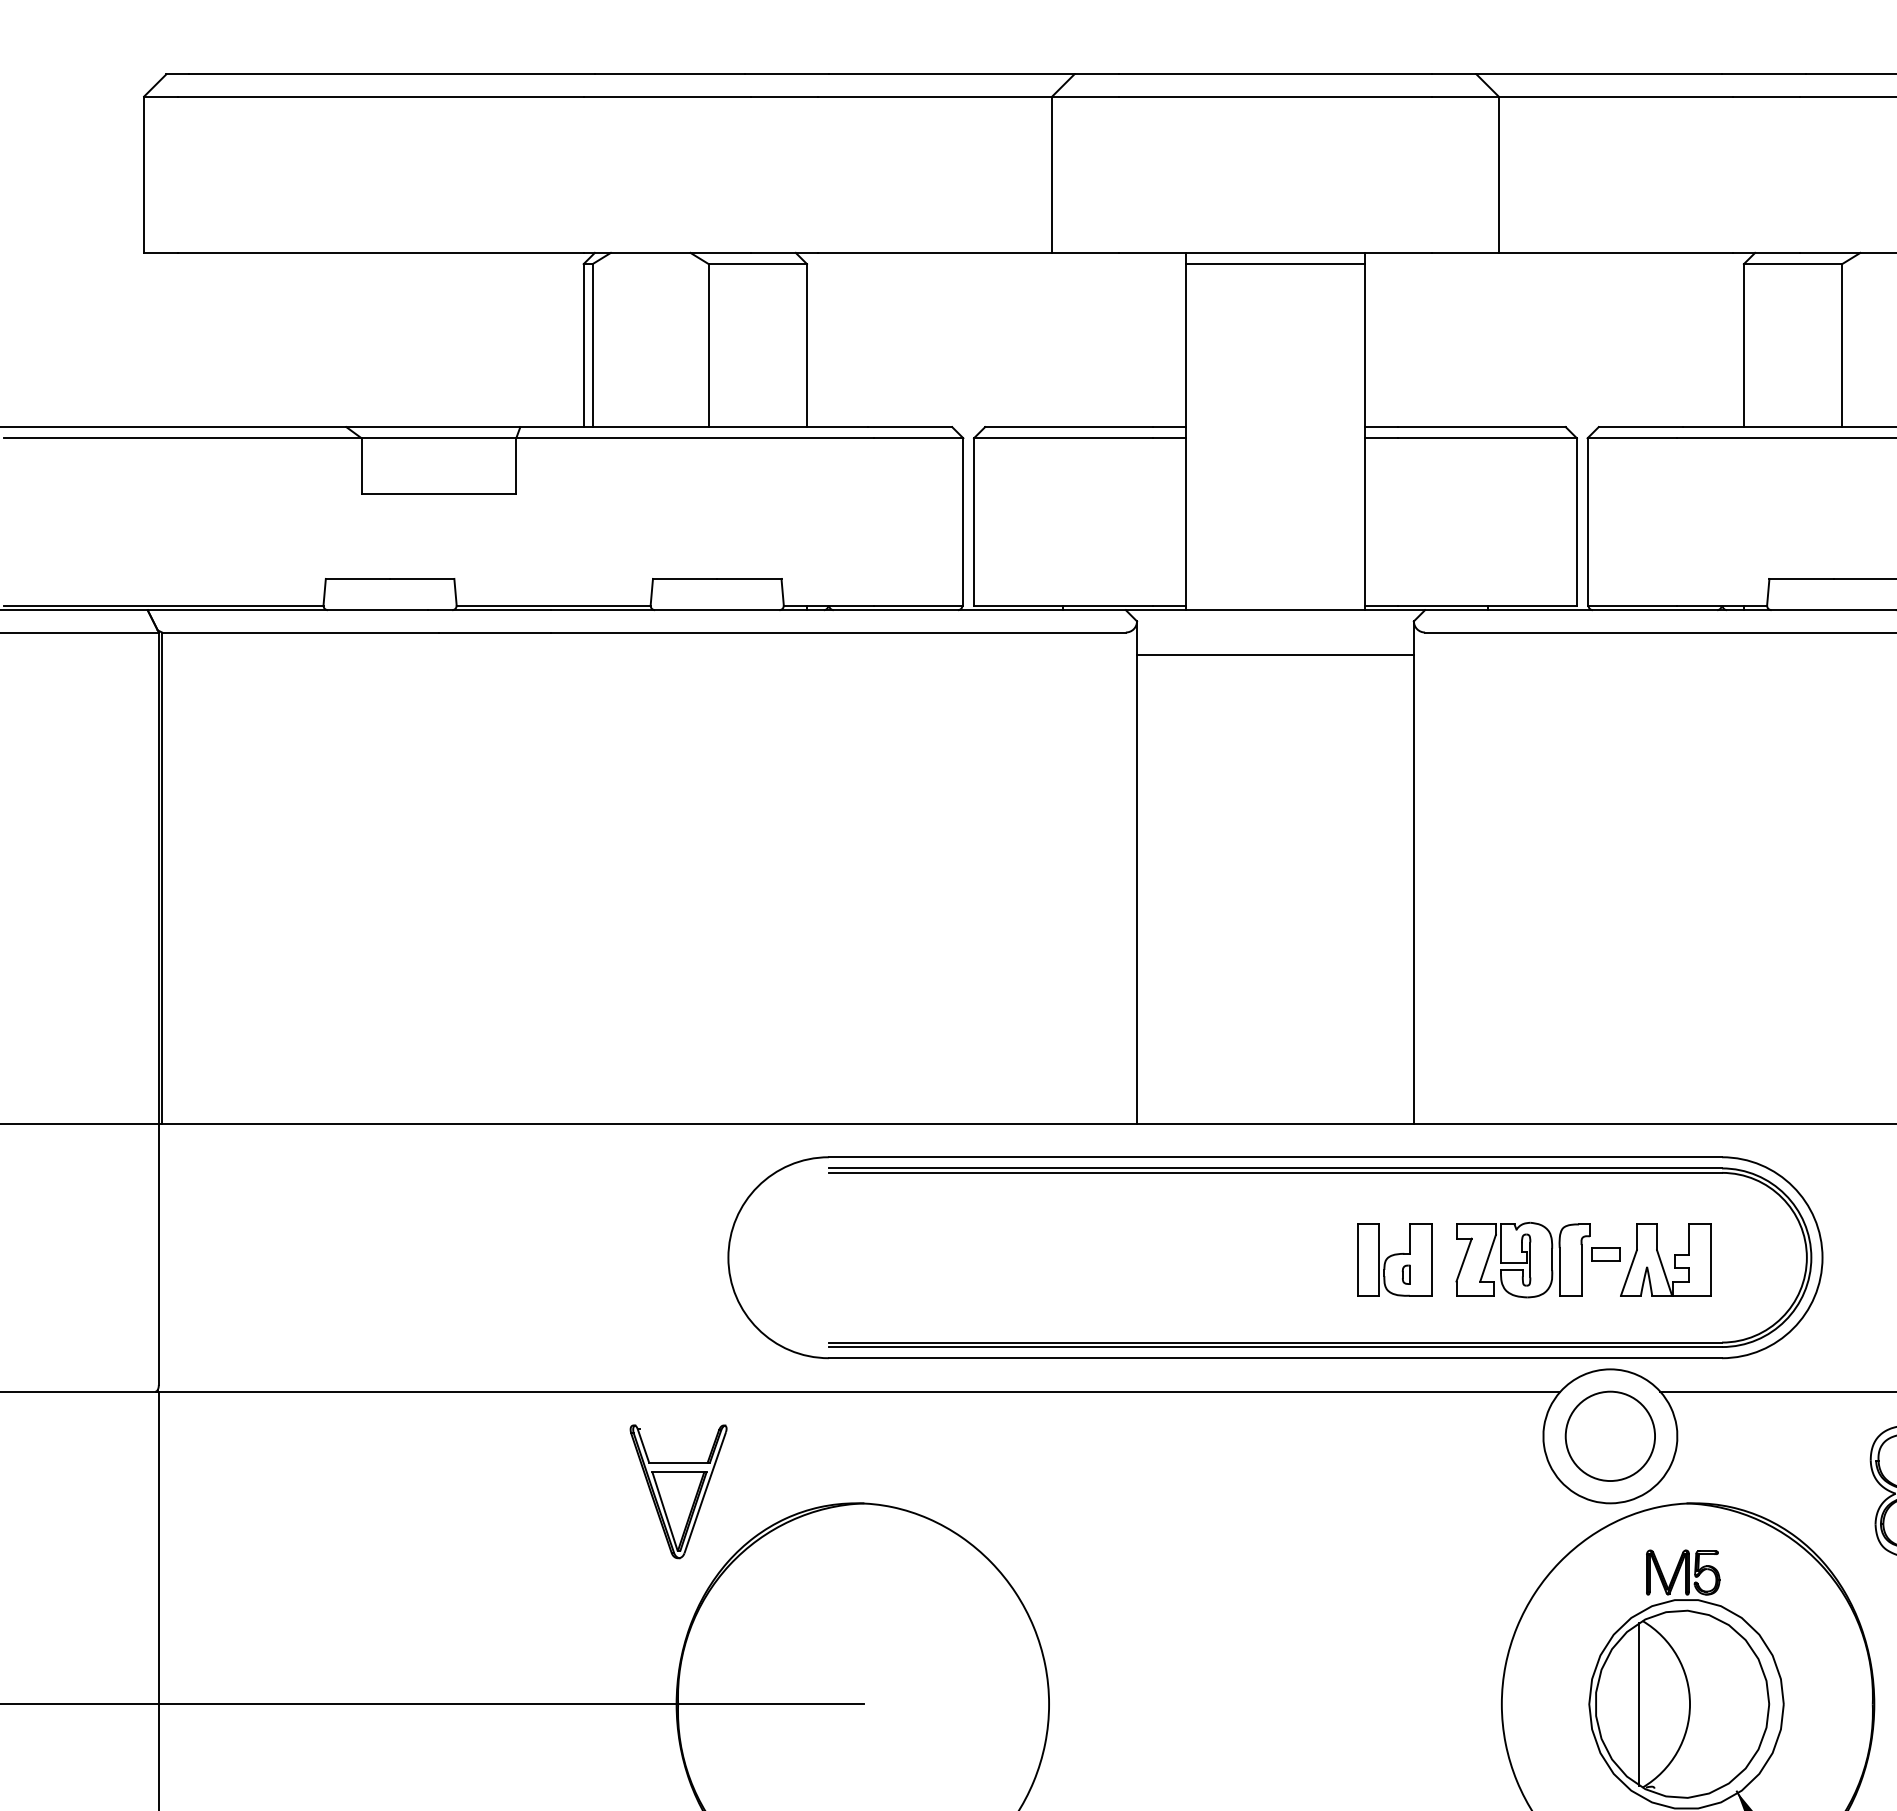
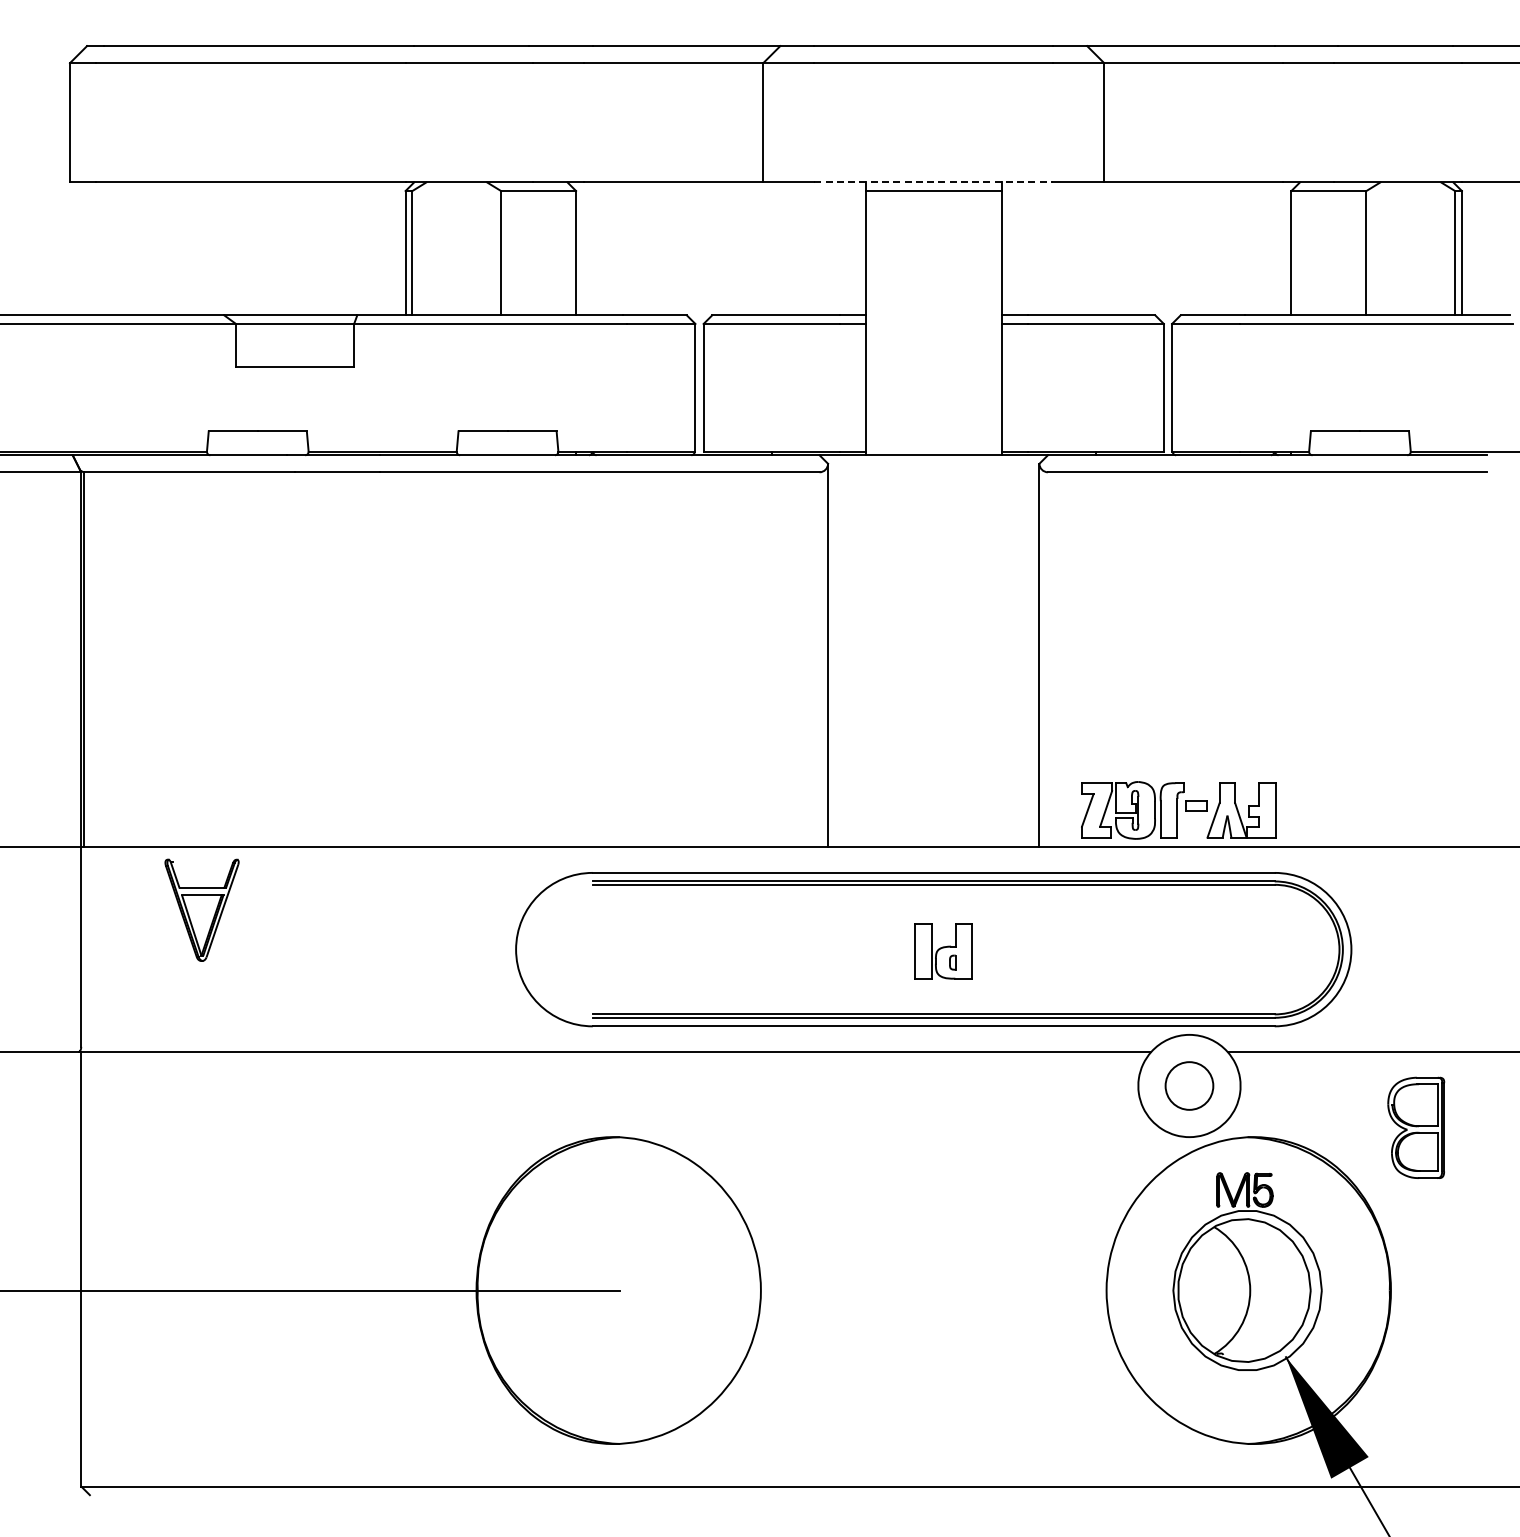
line: (1276, 252) -> (934, 182), solid -> dashed
line: (1275, 655) -> (933, 489), removed
part: (1394, 1260) -> (943, 951), moved
part: (1582, 1260) -> (1178, 810), moved
circle: (1610, 1435) -> (1189, 1085), size x0.7
part: (677, 1490) -> (201, 909), moved
line: (1639, 1704) -> (1211, 1290), removed

